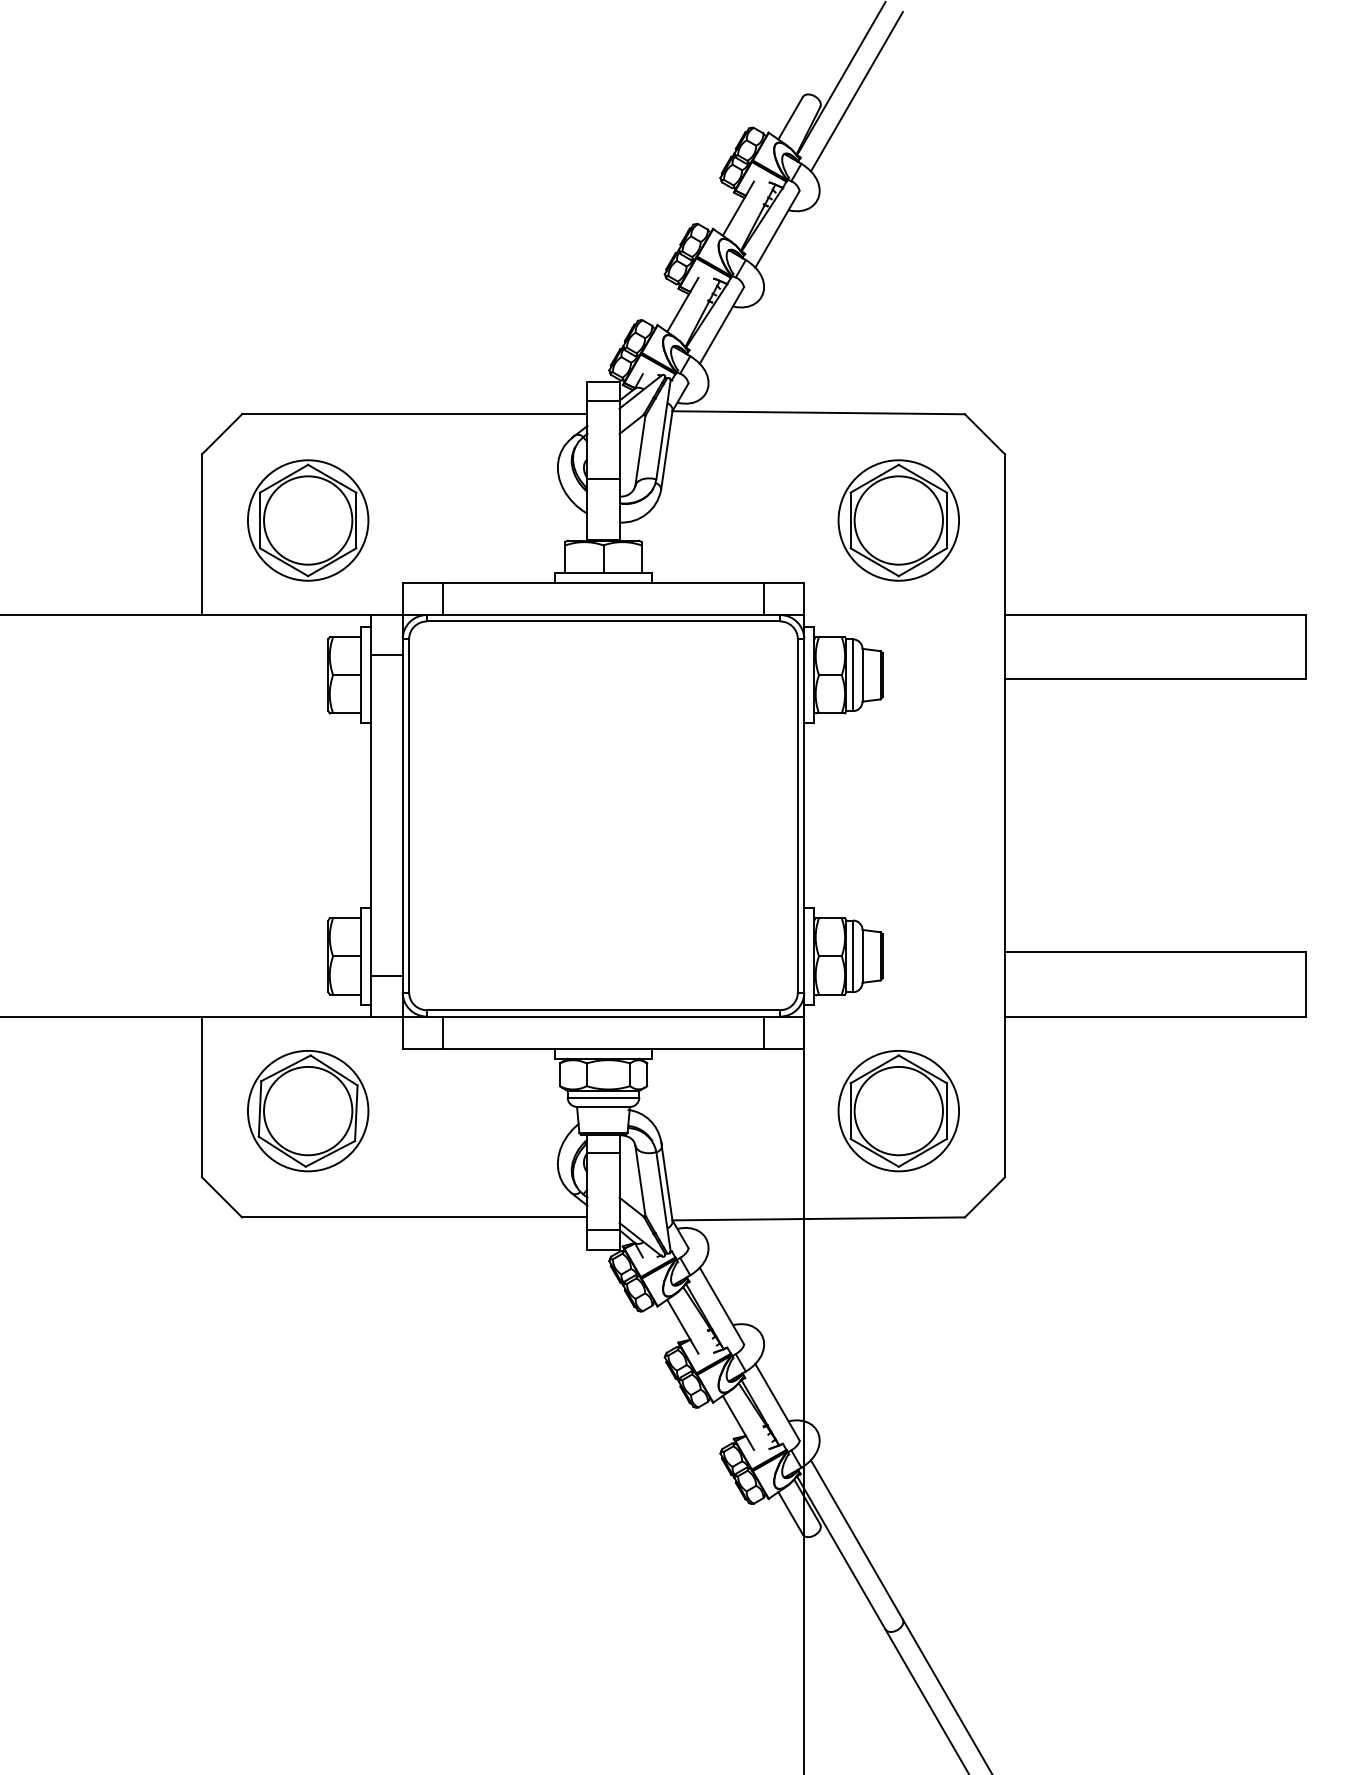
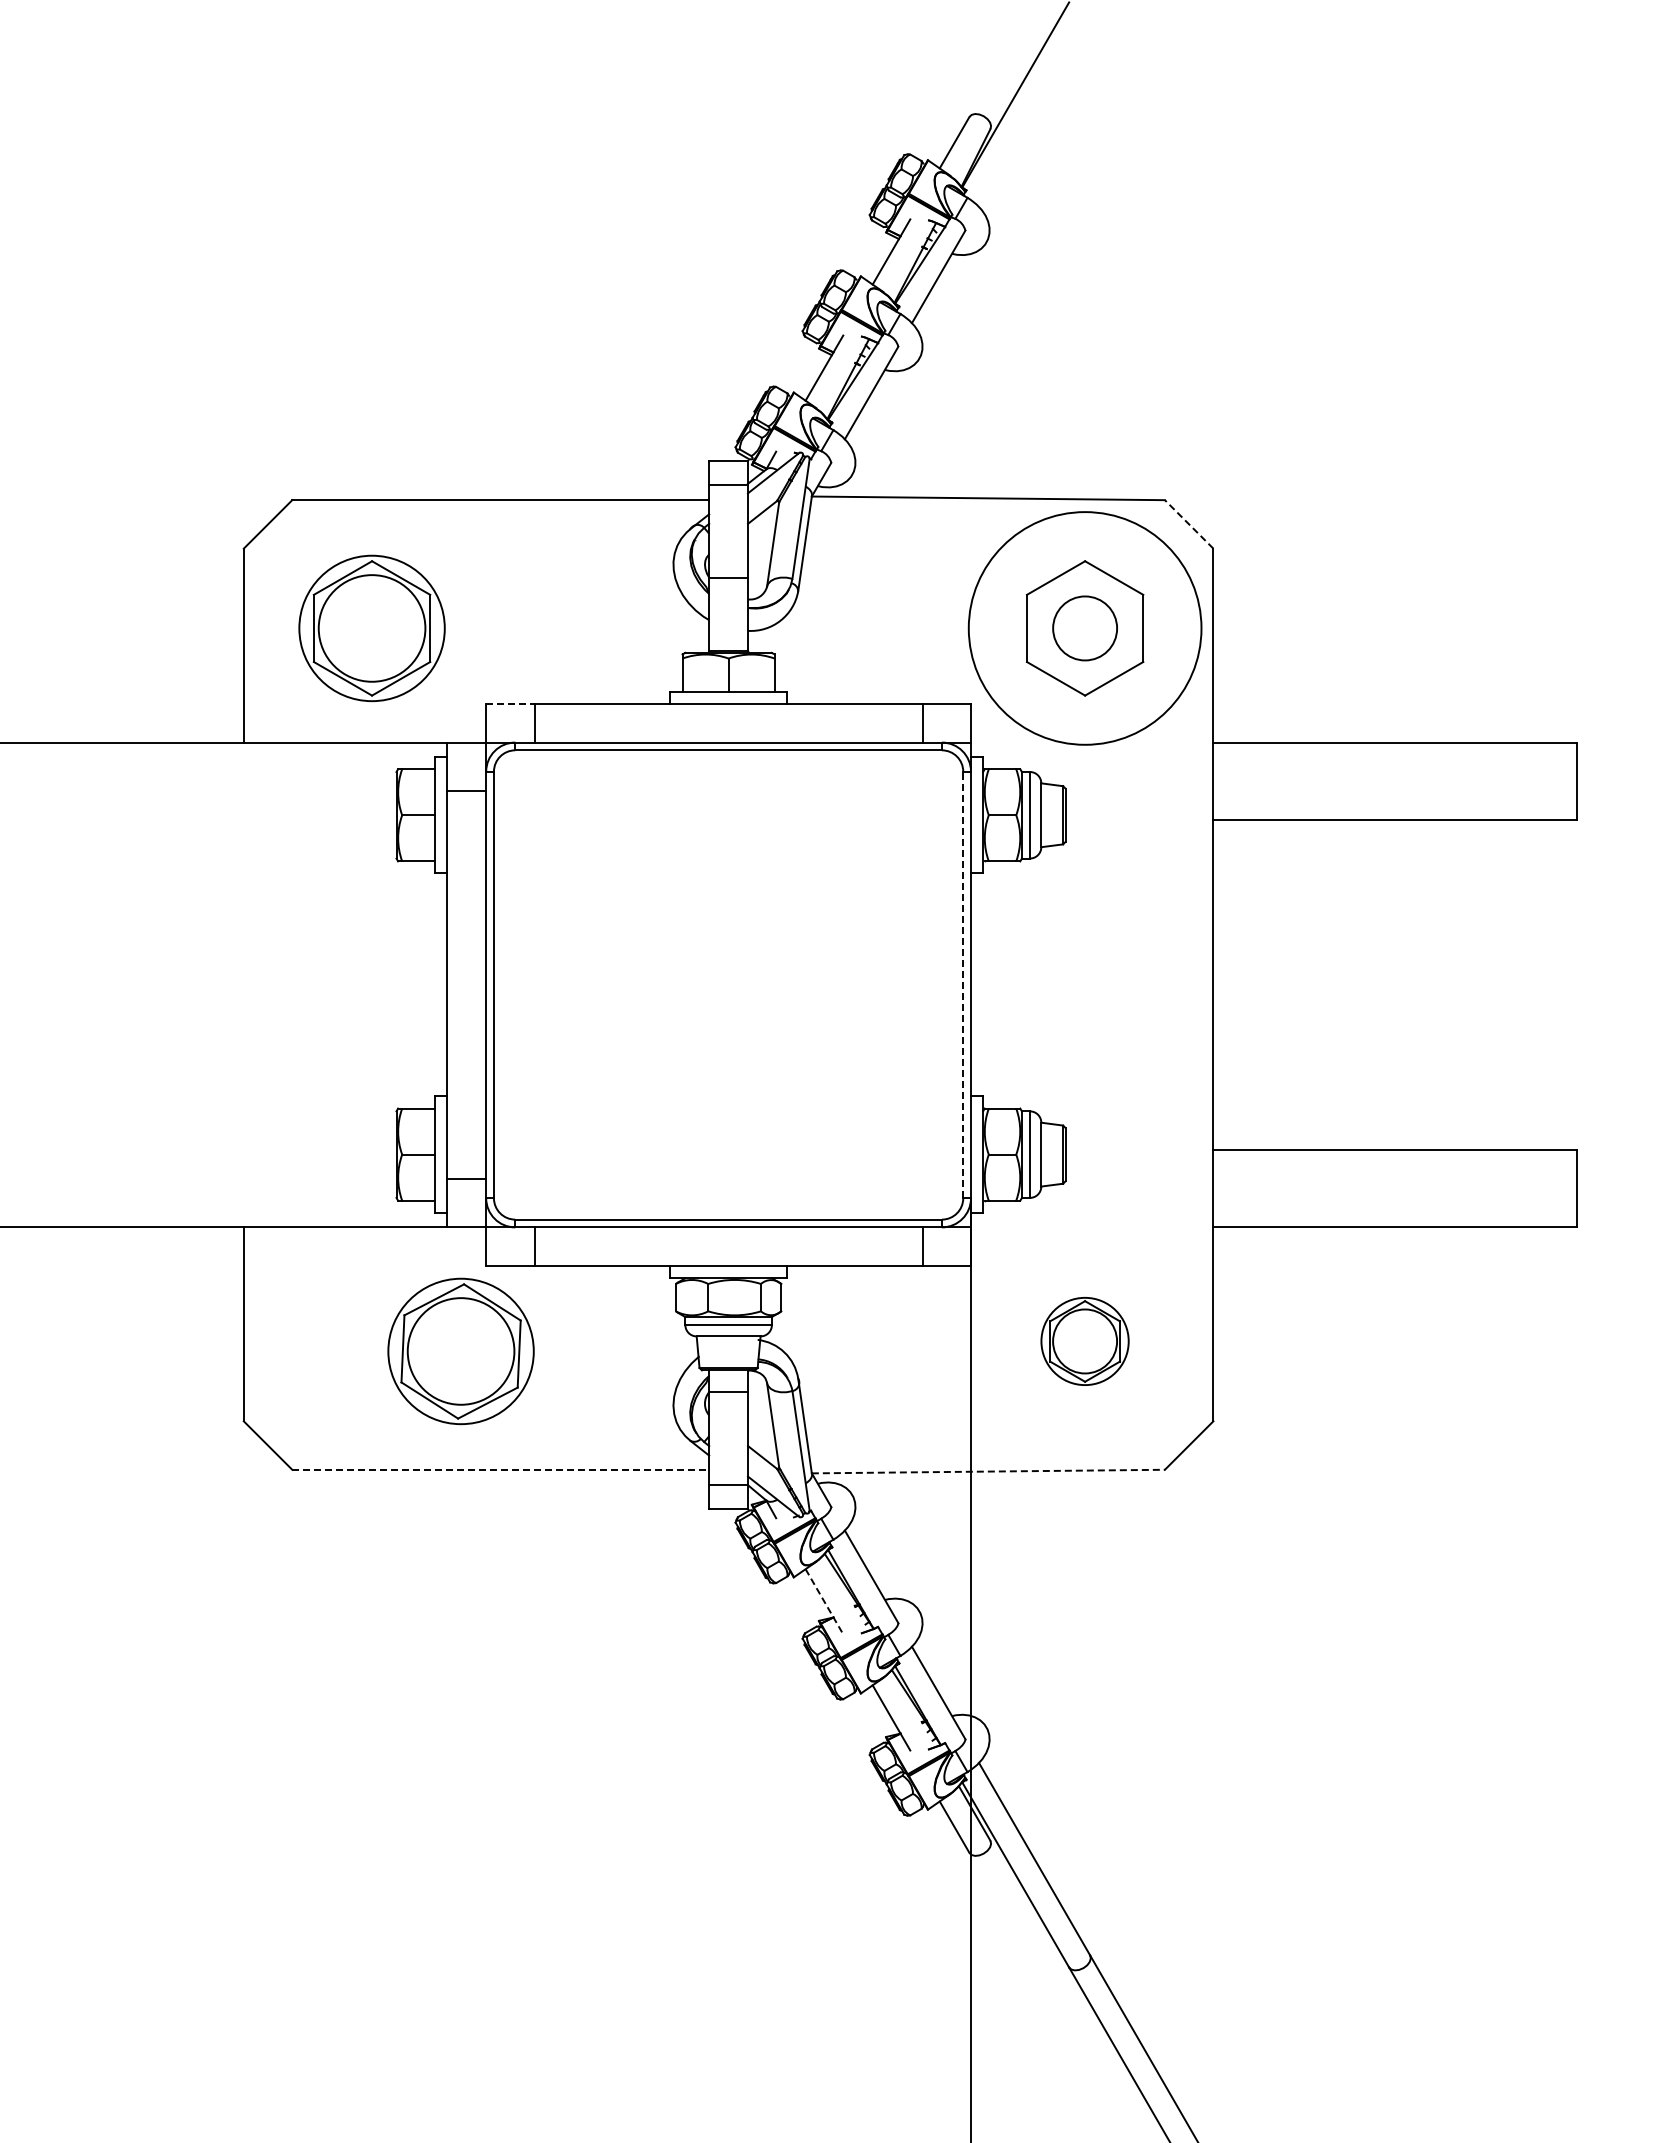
line: (856, 91) -> (1034, 110), removed
line: (984, 434) -> (1188, 524), solid -> dashed
circle: (898, 520) -> (1084, 628), size x0.6
circle: (898, 520) -> (1084, 628), size x1.6
line: (422, 582) -> (510, 703), solid -> dashed
line: (798, 815) -> (963, 984), solid -> dashed
part: (307, 1111) -> (460, 1351), moved
part: (898, 1111) -> (1084, 1341), size x0.6
line: (415, 1217) -> (501, 1469), solid -> dashed
line: (818, 1218) -> (988, 1471), solid -> dashed
line: (682, 1326) -> (824, 1601), solid -> dashed

